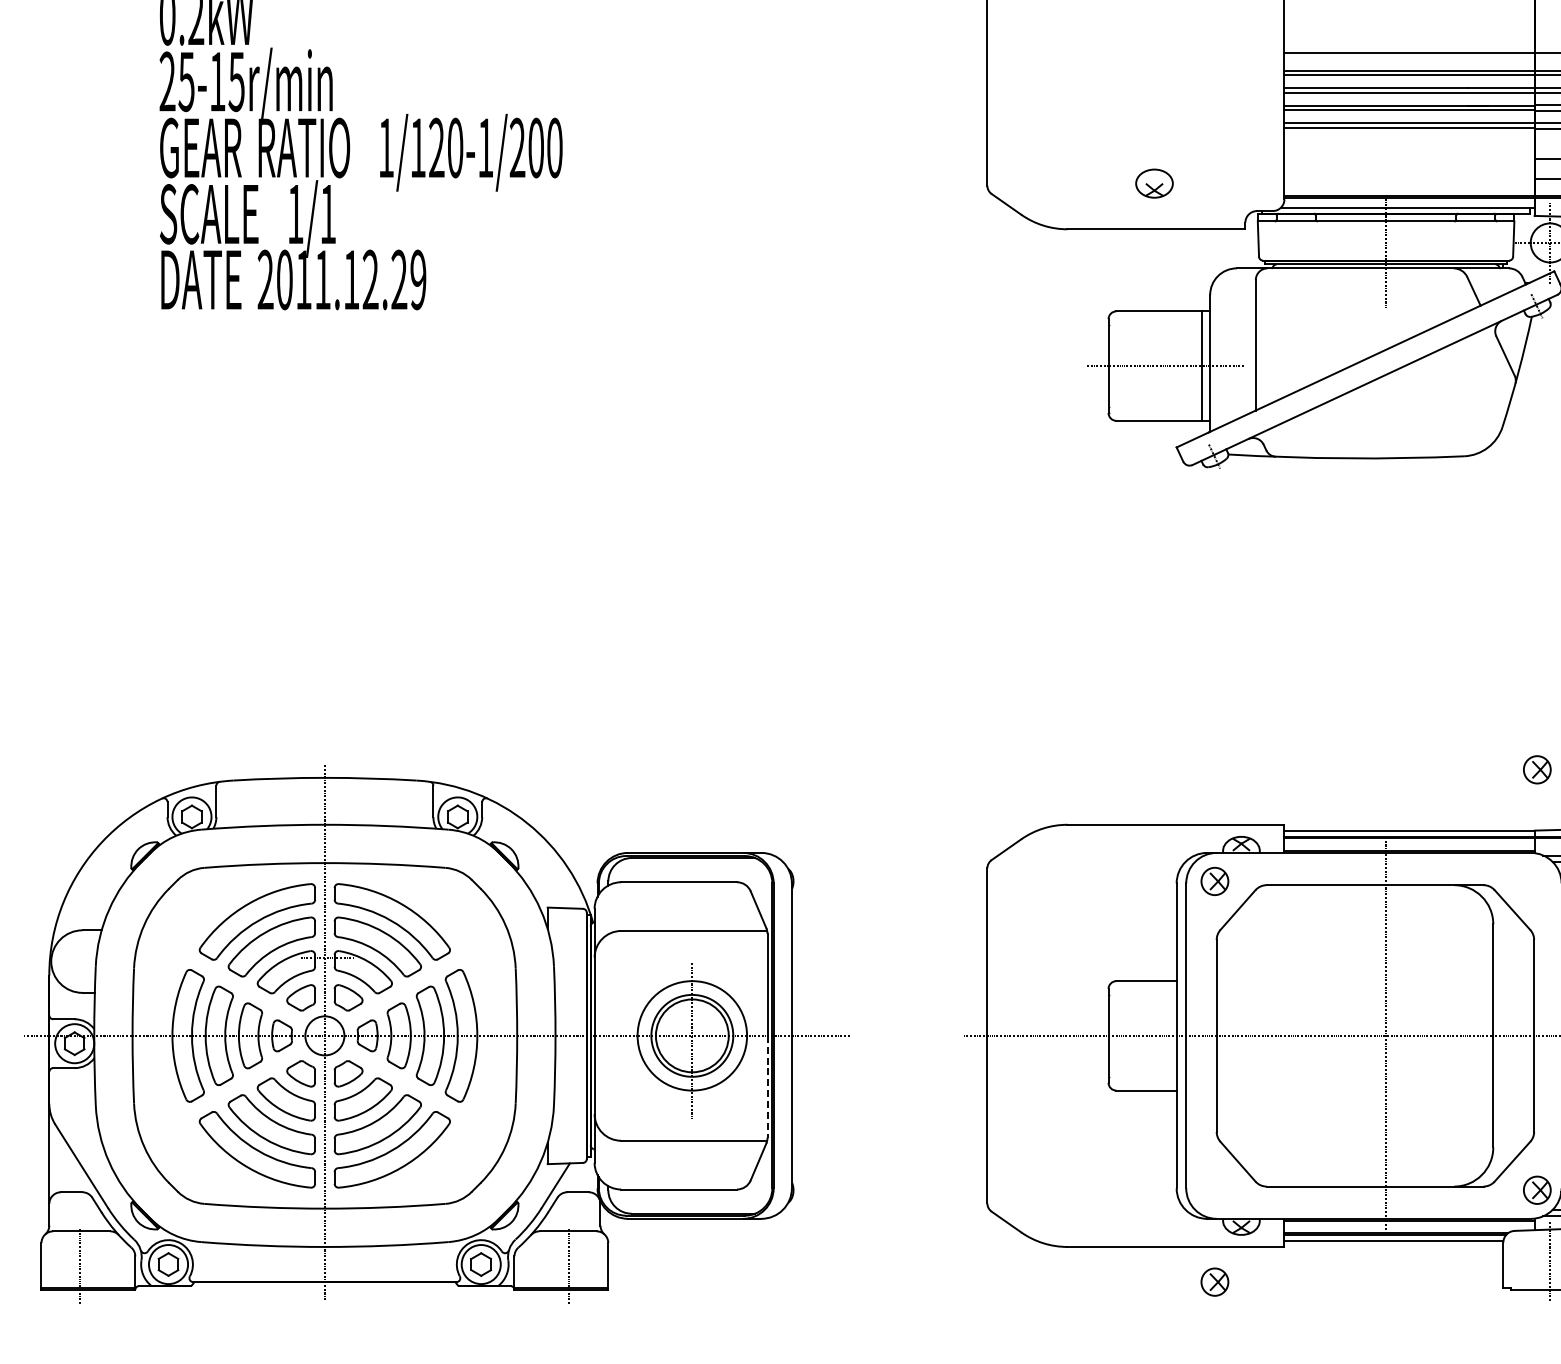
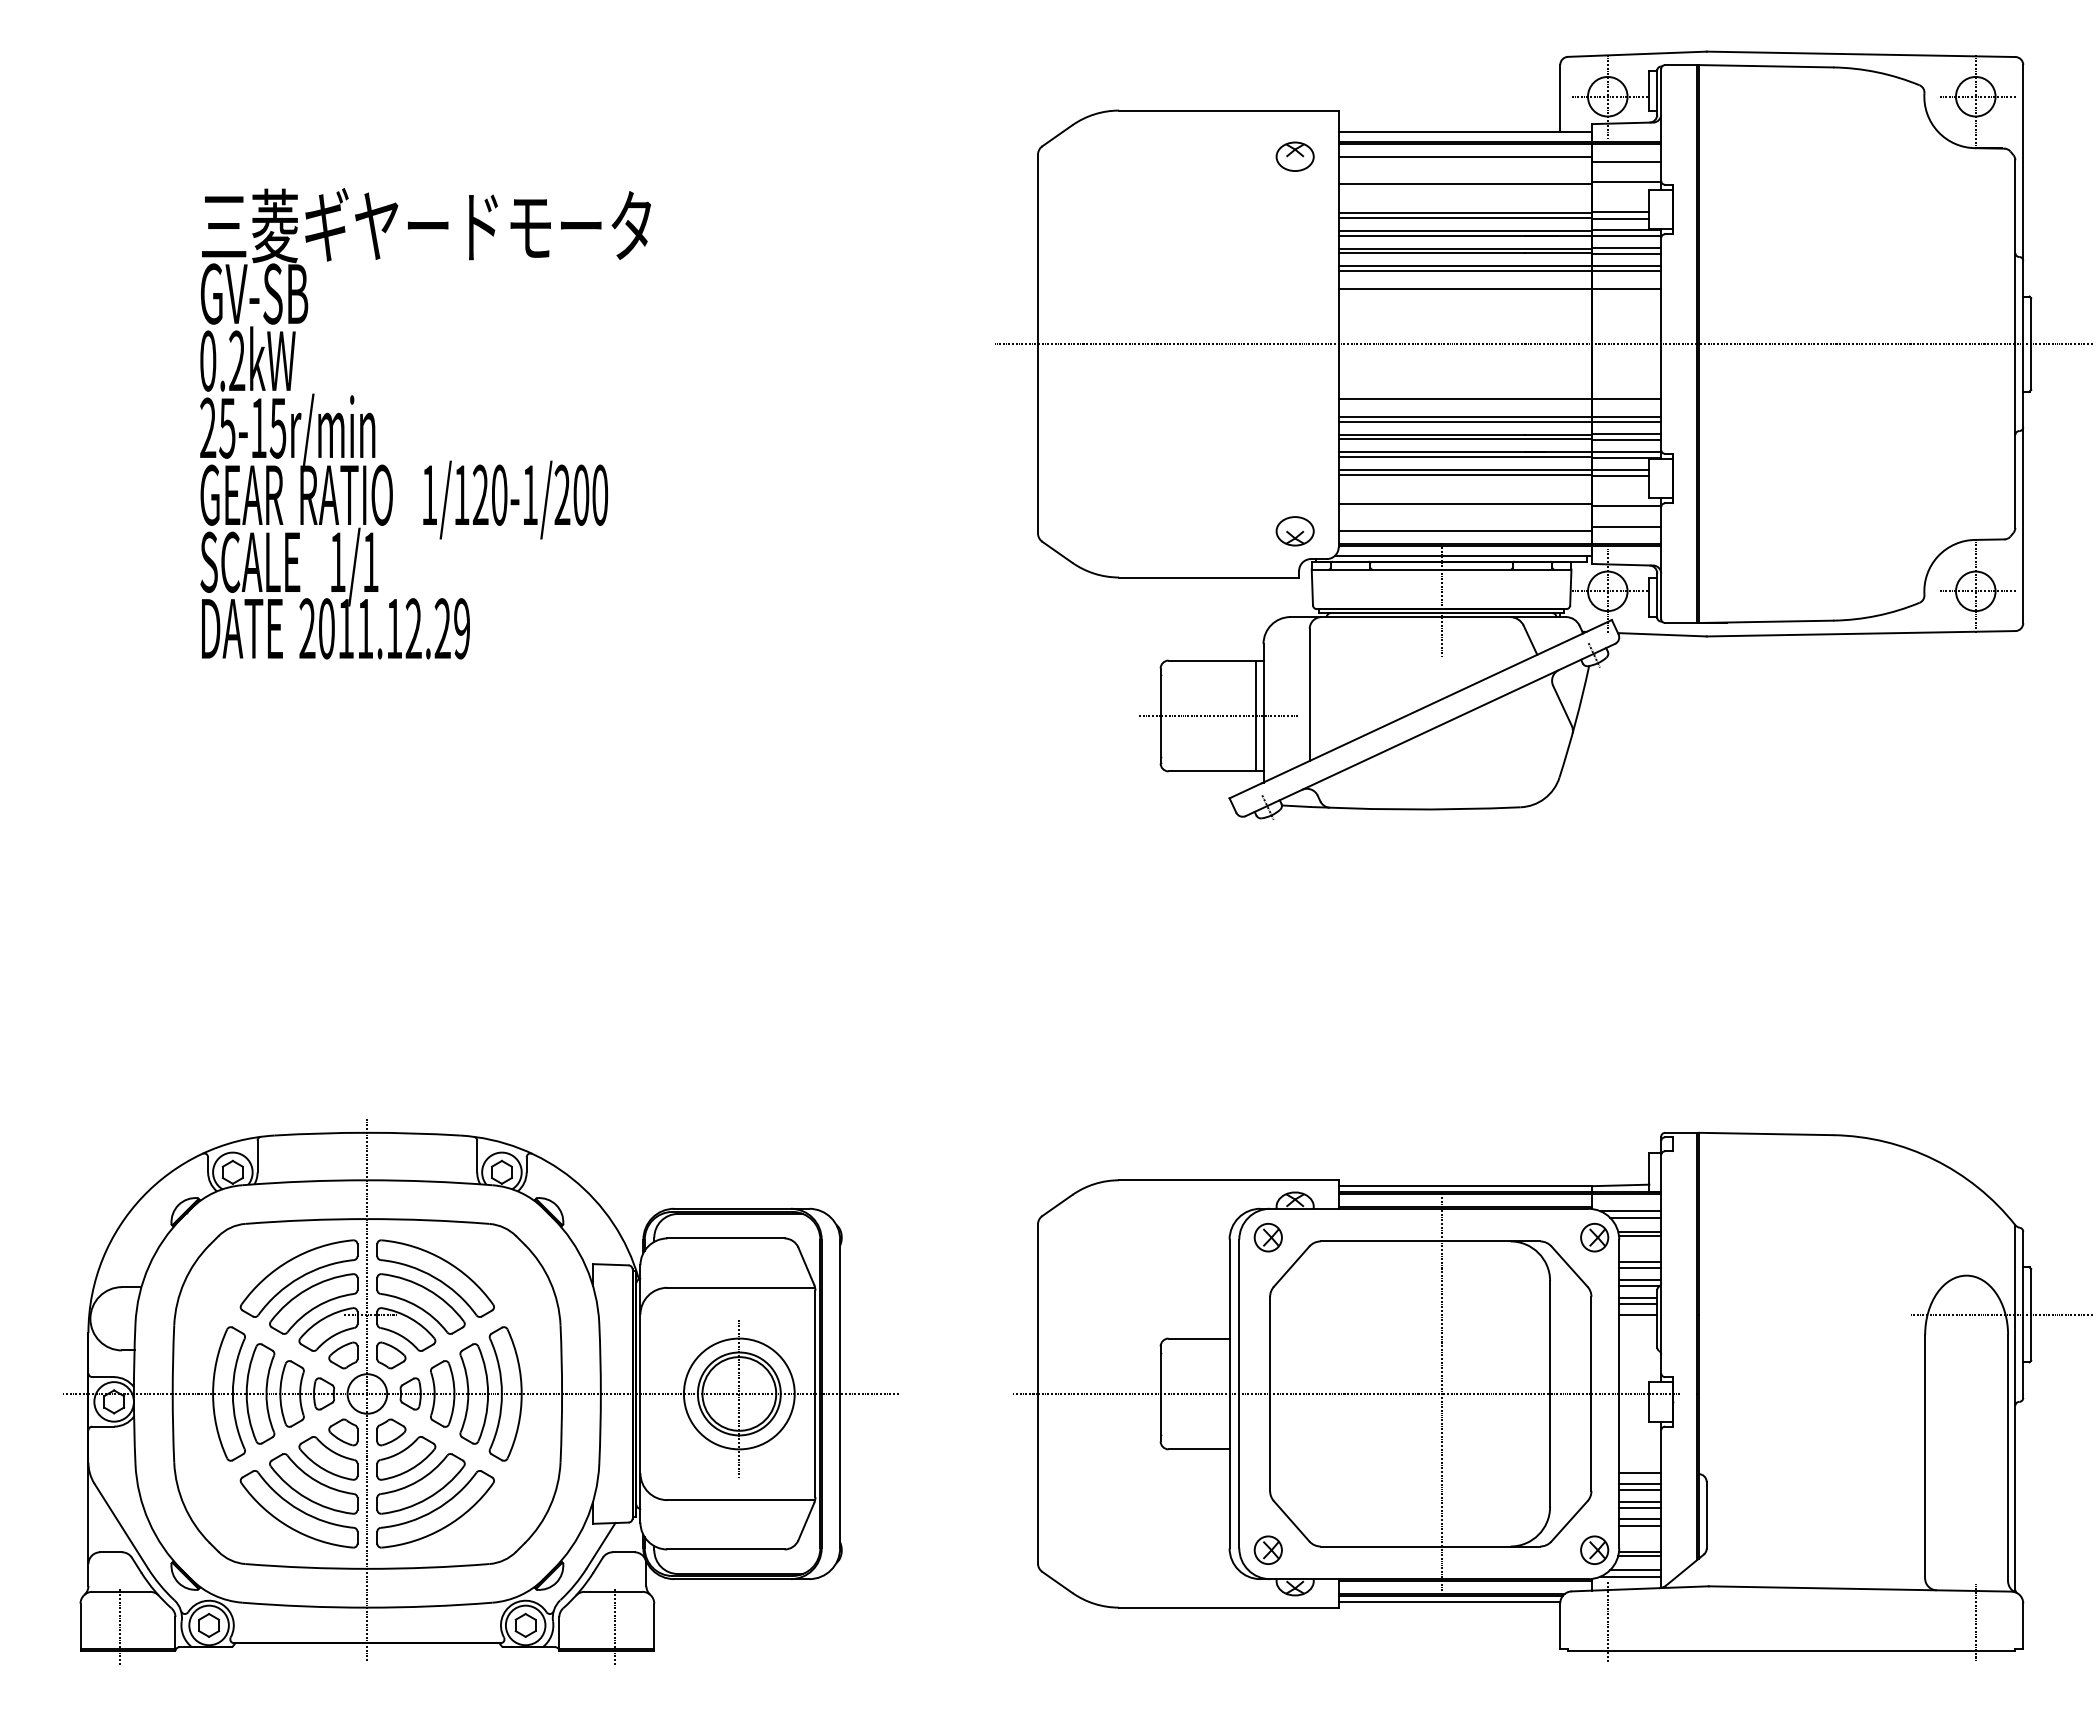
line: (1408, 157) -> (1464, 504), added
part: (1153, 183) -> (1294, 531), moved
line: (1408, 183) -> (1464, 531), added
part: (1537, 769) -> (1594, 1237), moved
line: (767, 1086) -> (815, 1445), dashed -> solid
part: (1214, 1281) -> (1267, 1549), moved

